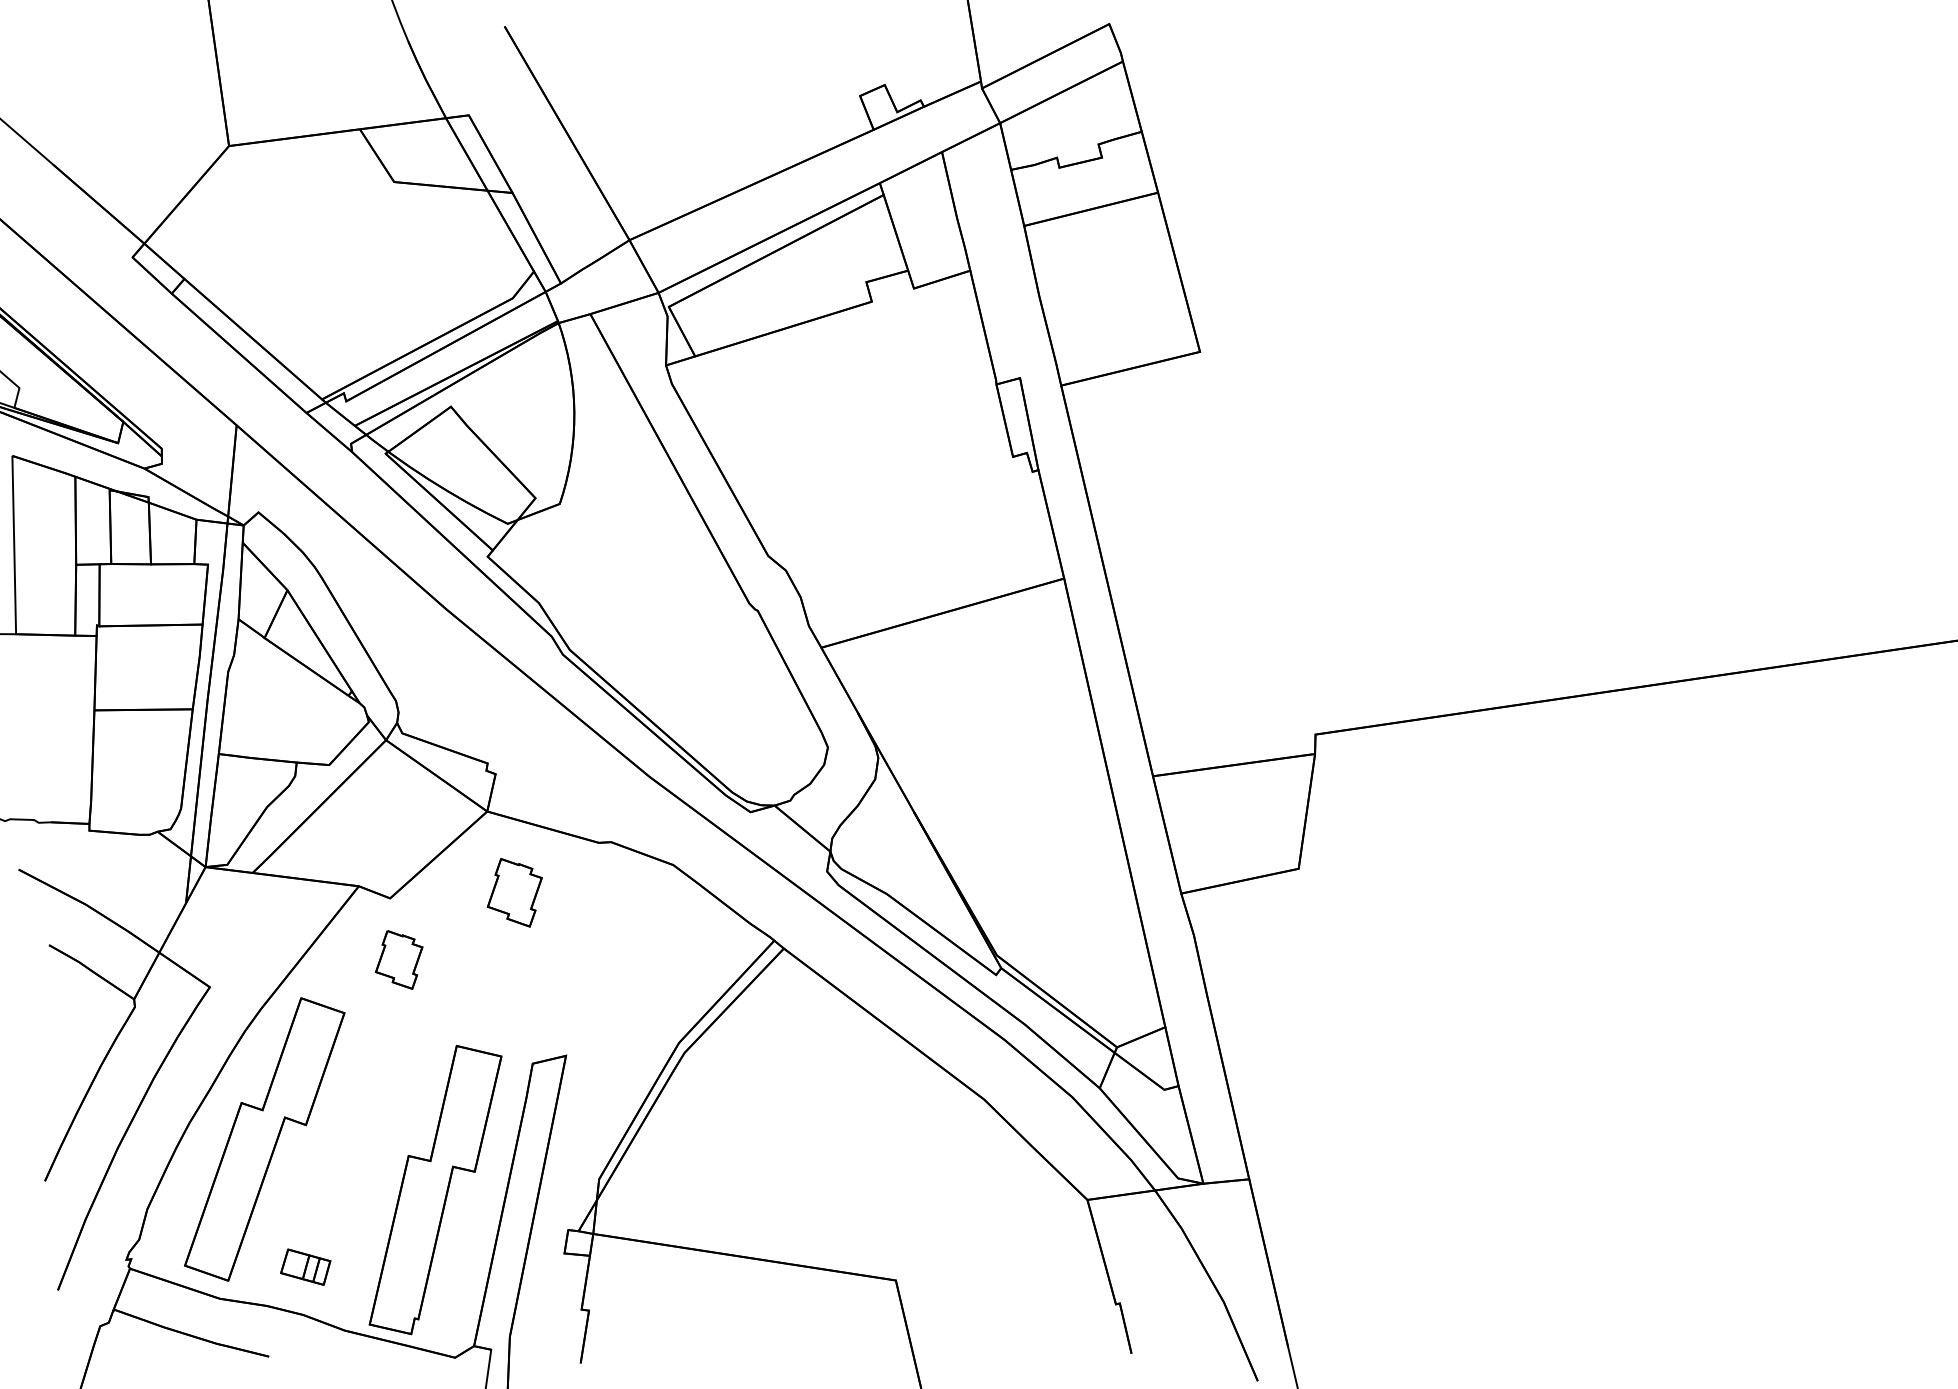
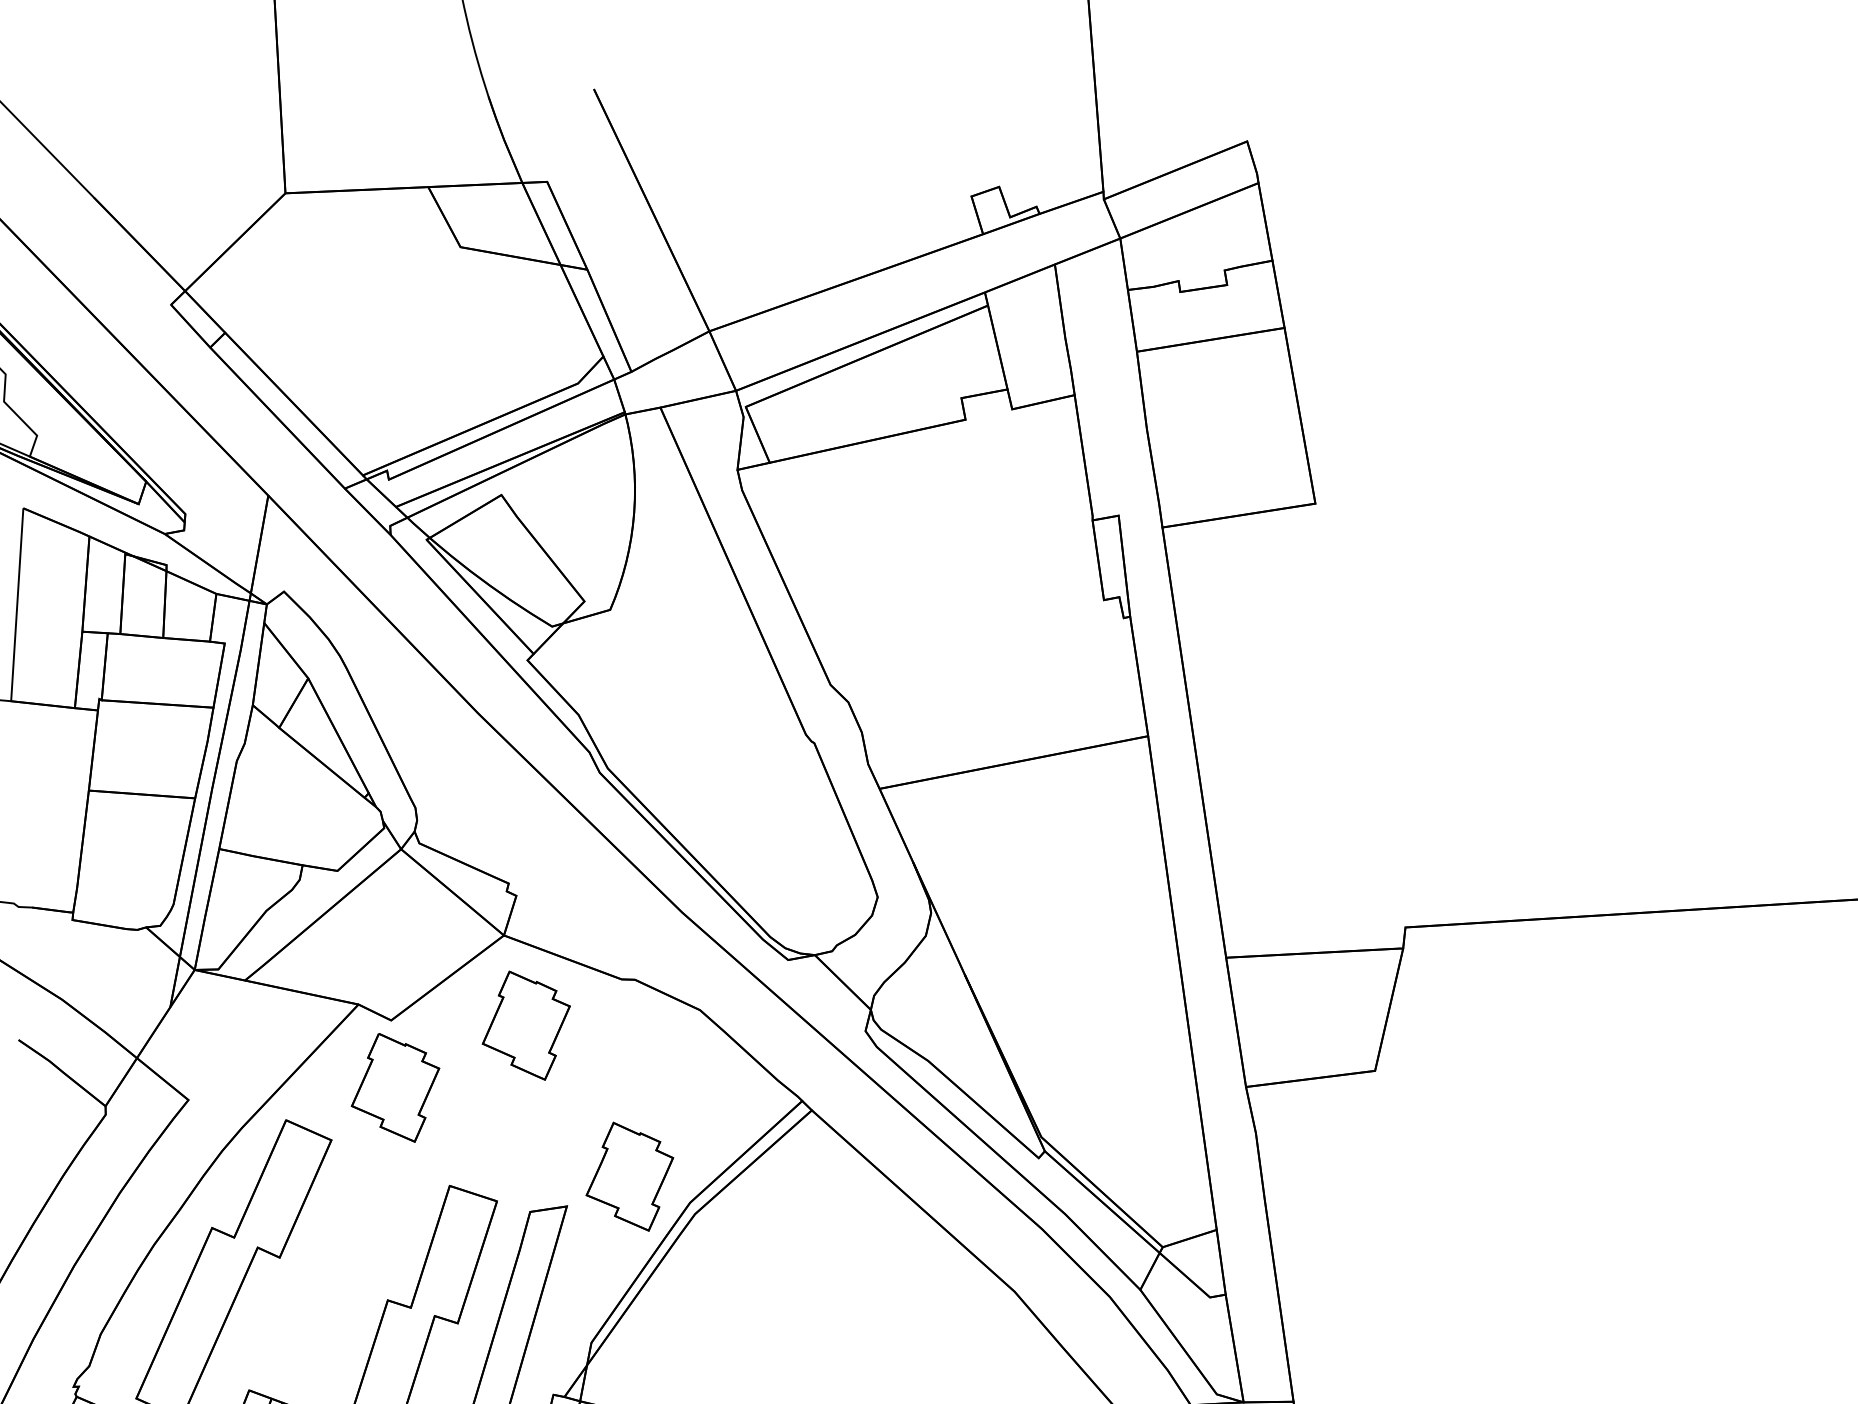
part: (514, 892) -> (526, 1025), size x1.43
part: (398, 959) -> (394, 1087), size x1.67
part: (621, 1023) -> (629, 1176), added

